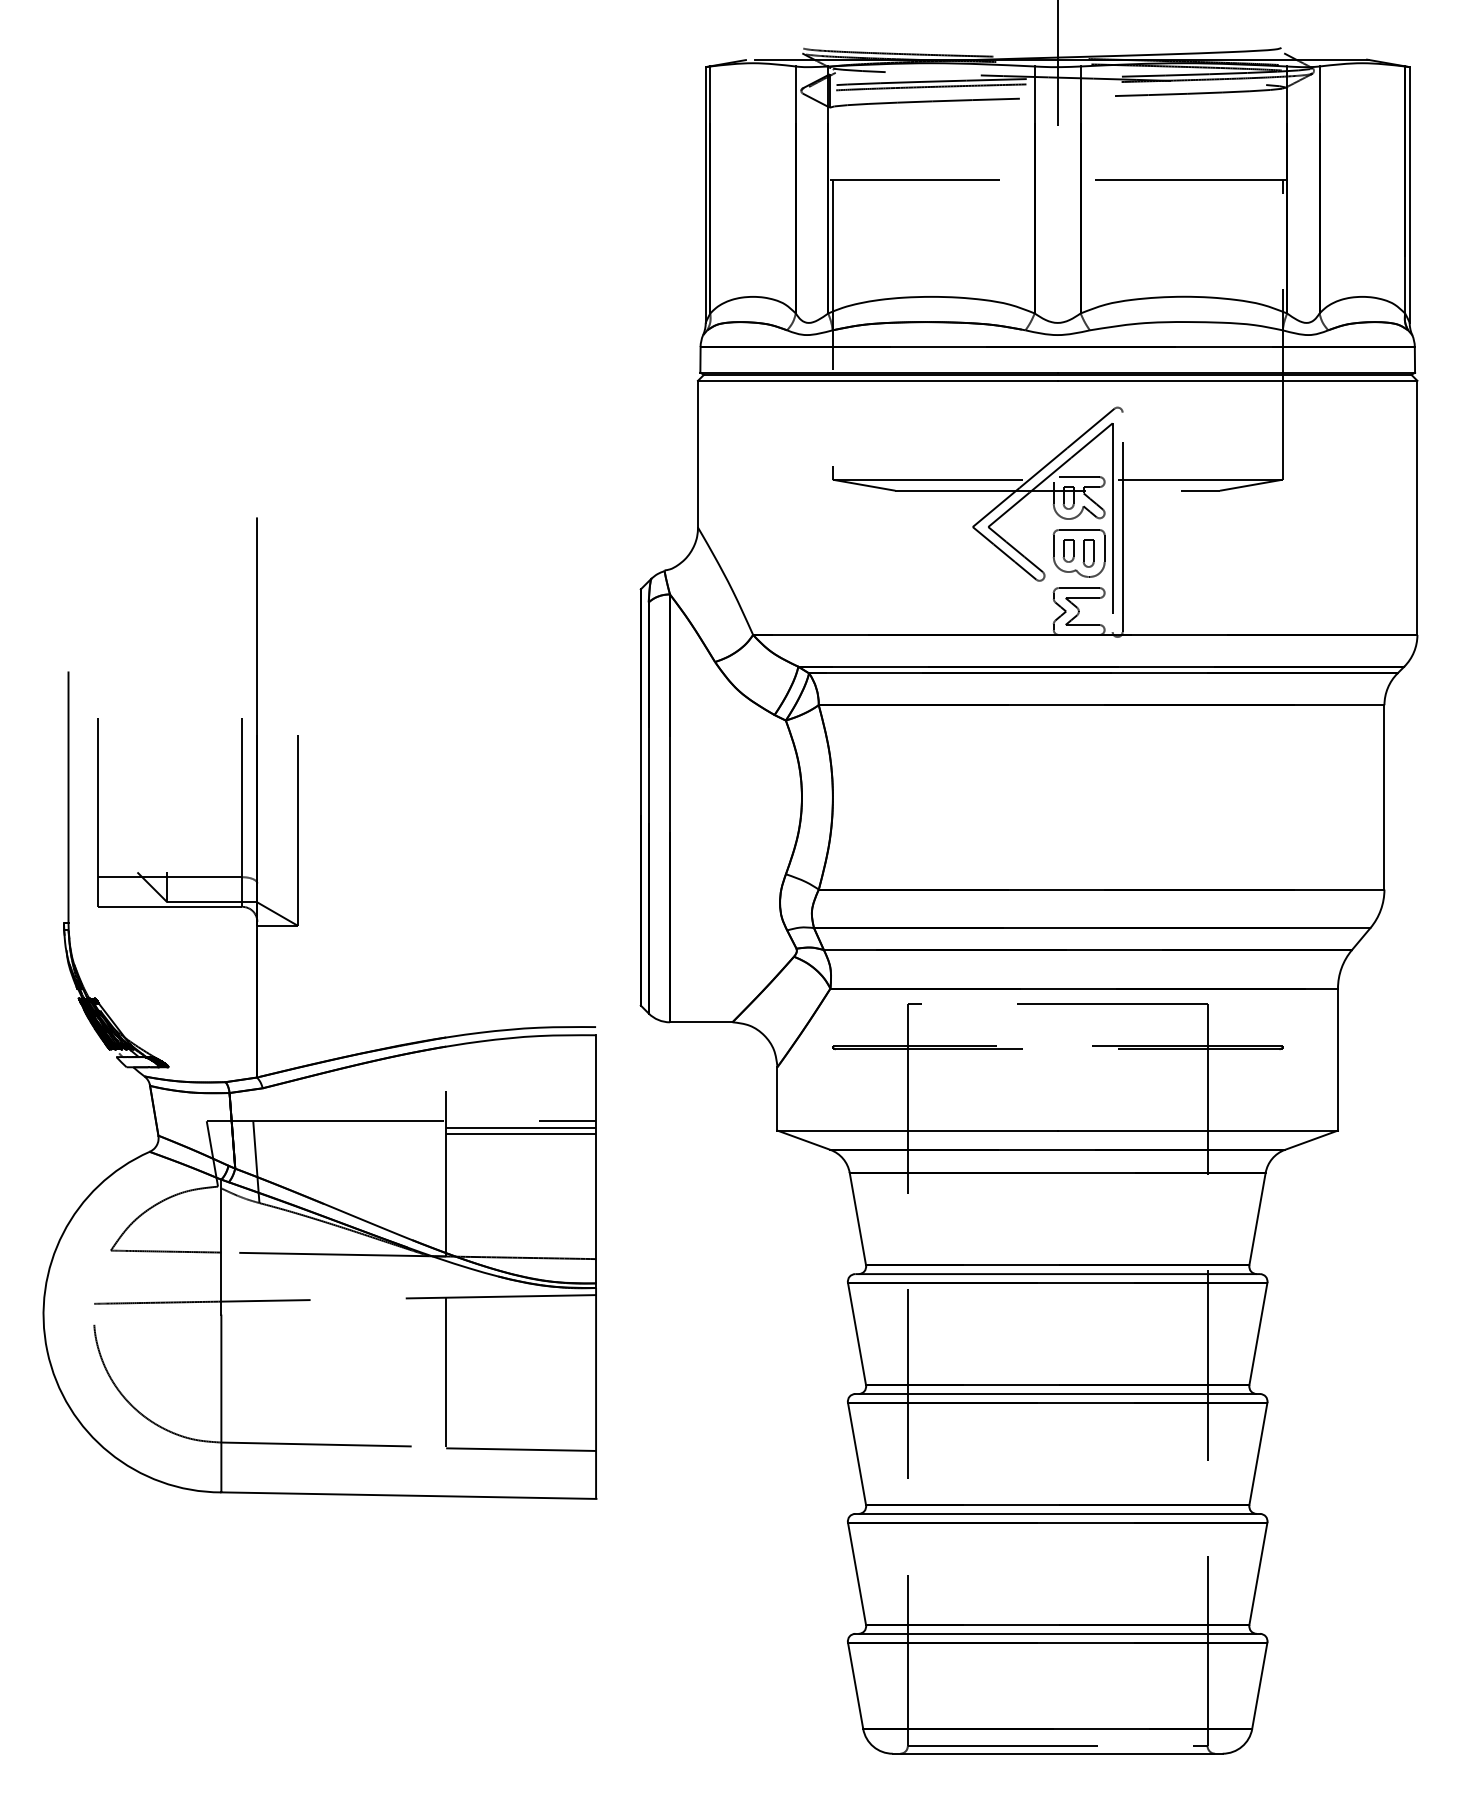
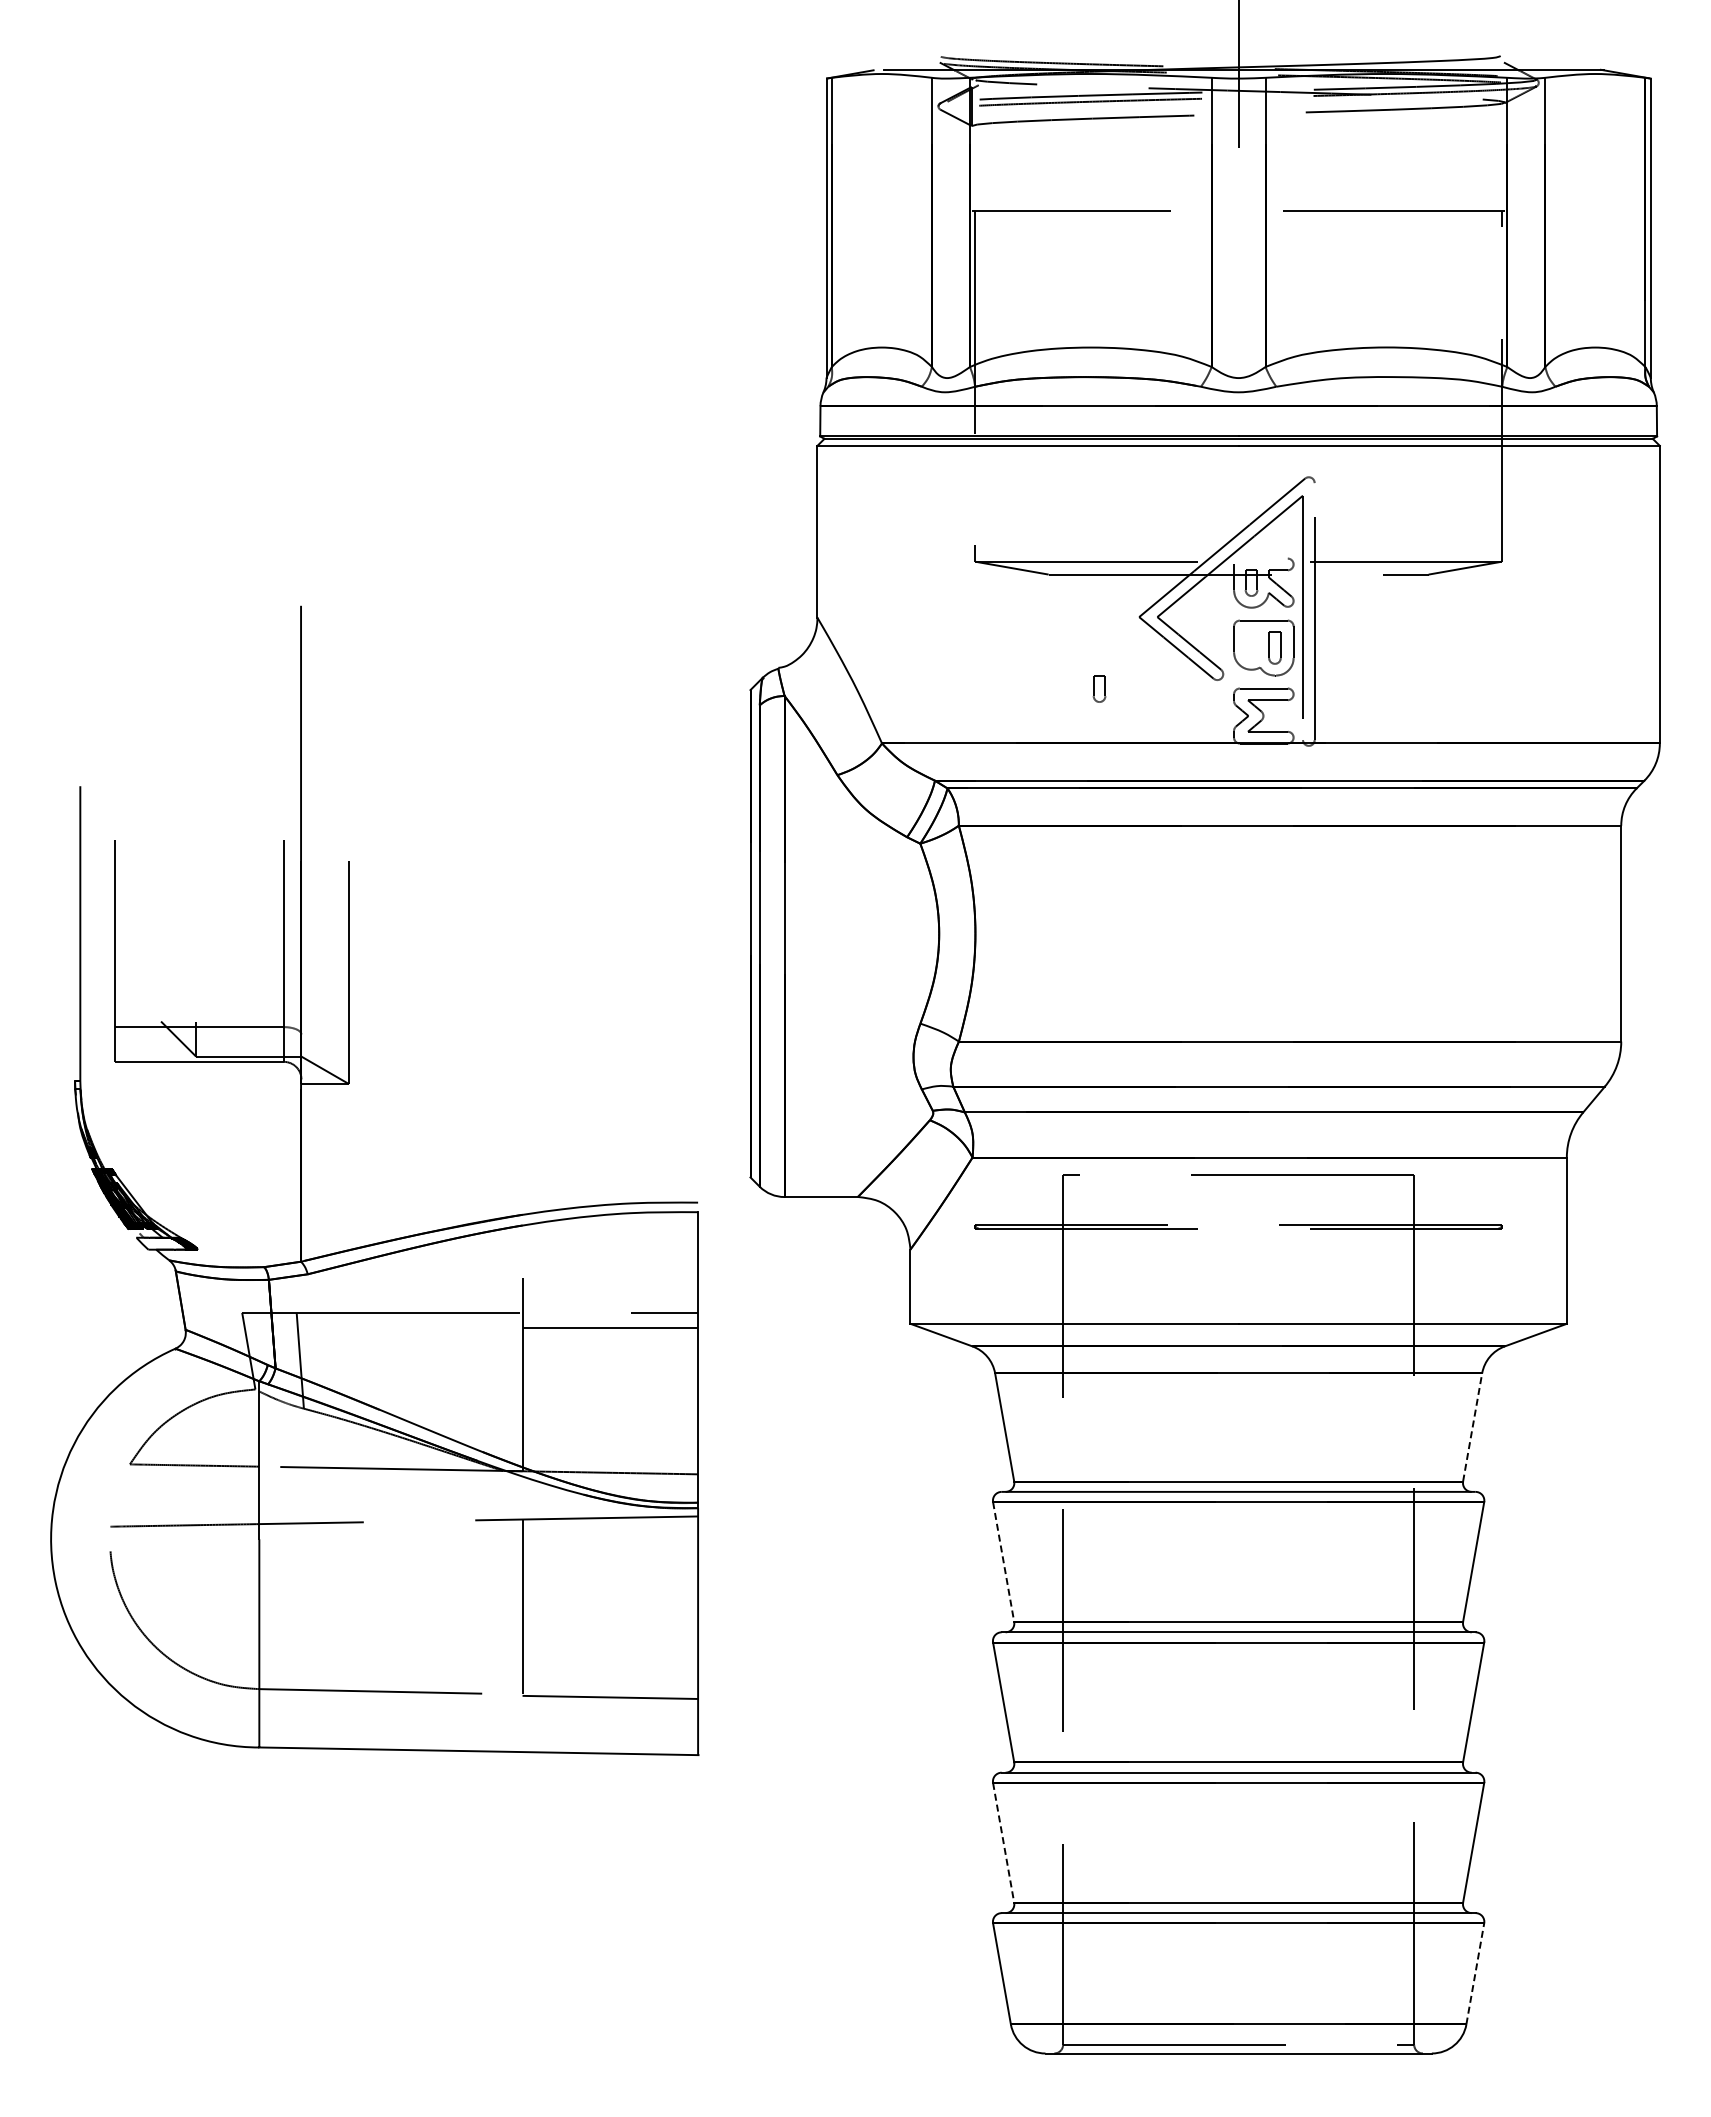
line: (1078, 477) -> (1263, 558), removed
part: (1068, 550) -> (1099, 688), moved
line: (521, 1128) -> (610, 1321), removed
line: (1257, 1219) -> (1472, 1427), solid -> dashed
line: (856, 1334) -> (1003, 1562), solid -> dashed
line: (856, 1573) -> (1003, 1842), solid -> dashed
line: (1259, 1685) -> (1475, 1973), solid -> dashed

